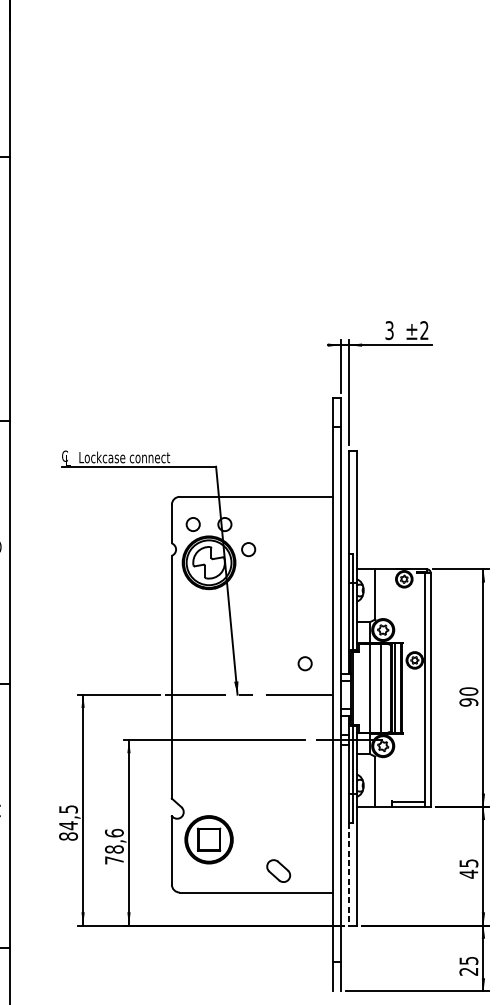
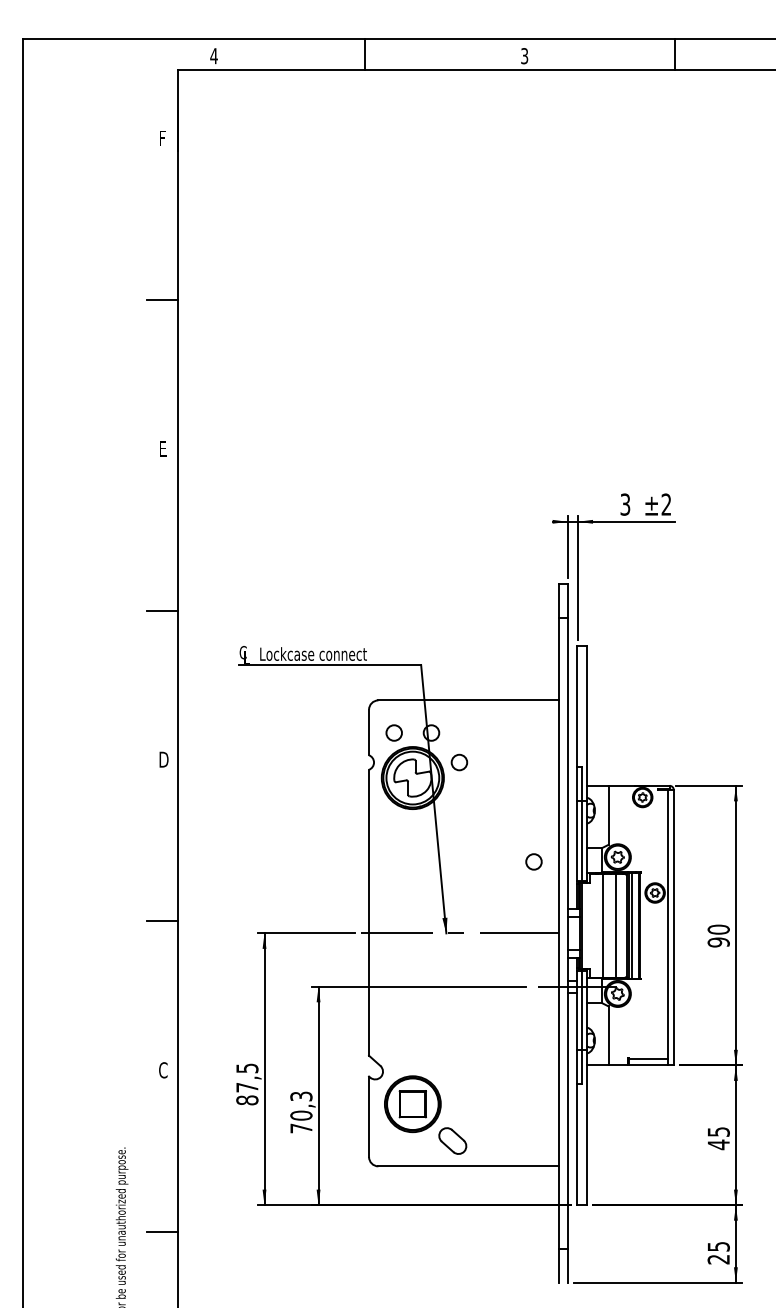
circle: (304, 663) -> (533, 861), moved
text: (68, 825) -> (247, 1087), 84,5 -> 87,5
text: (114, 840) -> (301, 1105), 78,6 -> 70,3
part: (278, 870) -> (452, 1140), moved
line: (348, 874) -> (577, 1144), dashed -> solid

